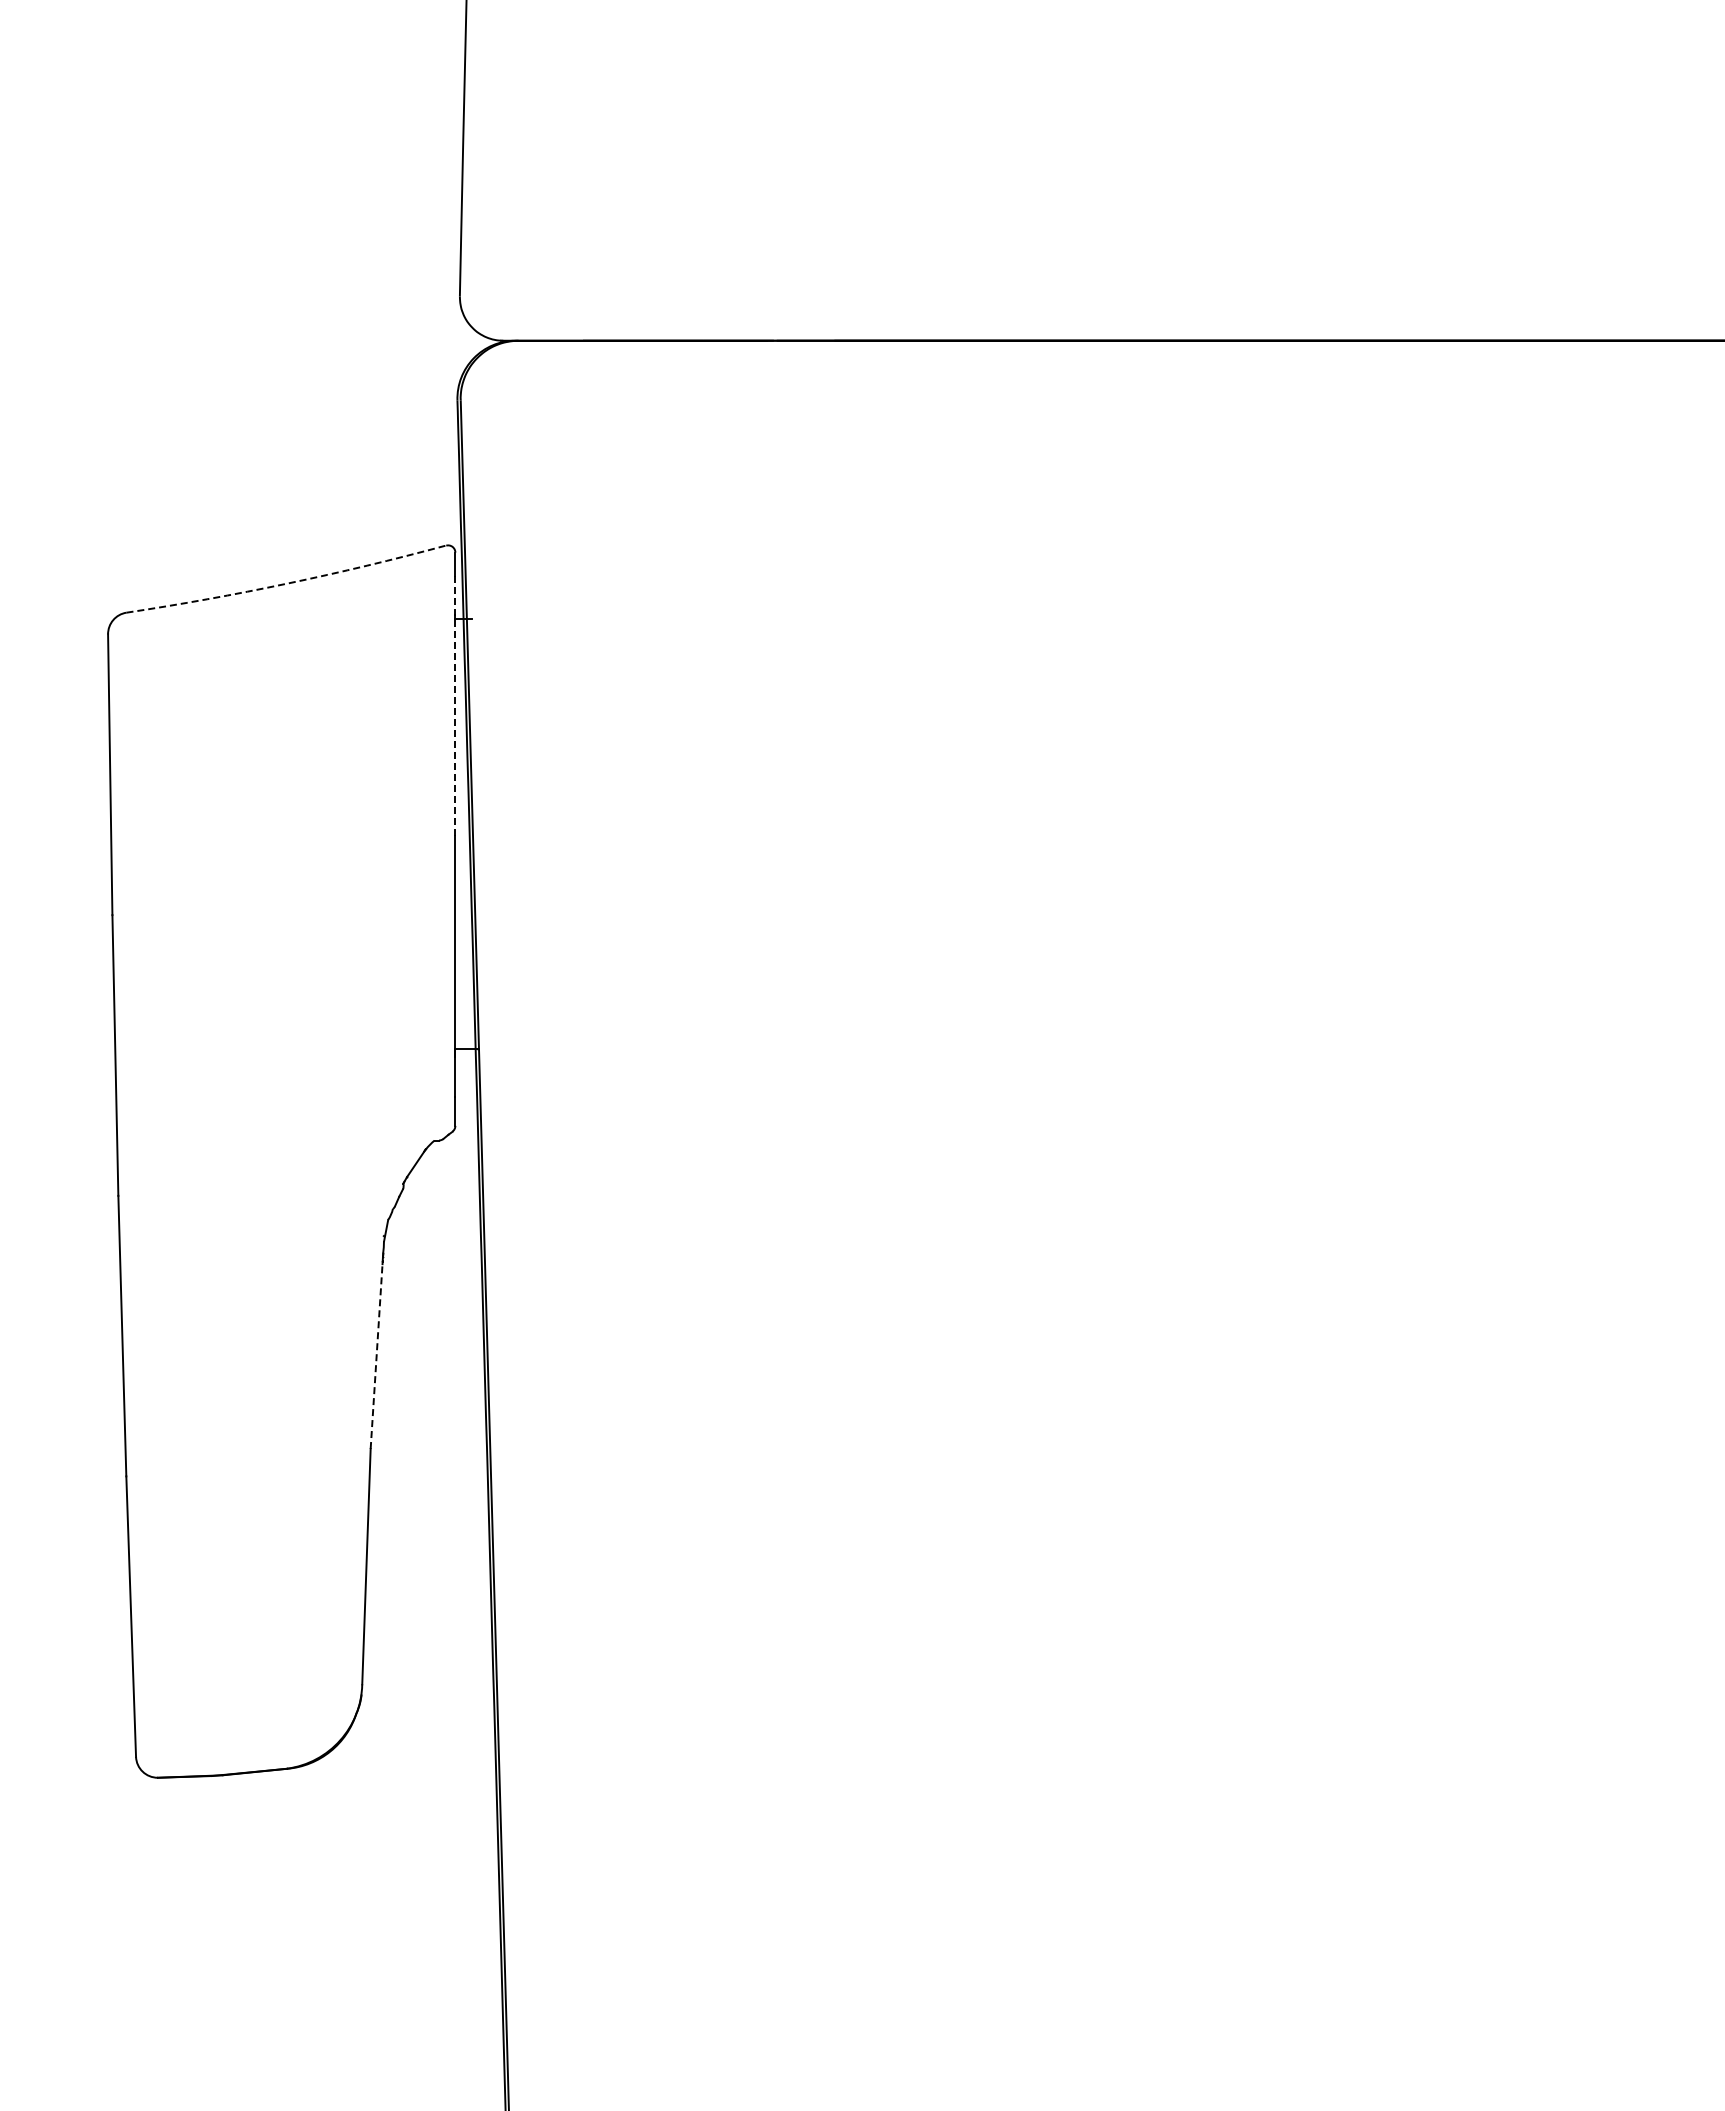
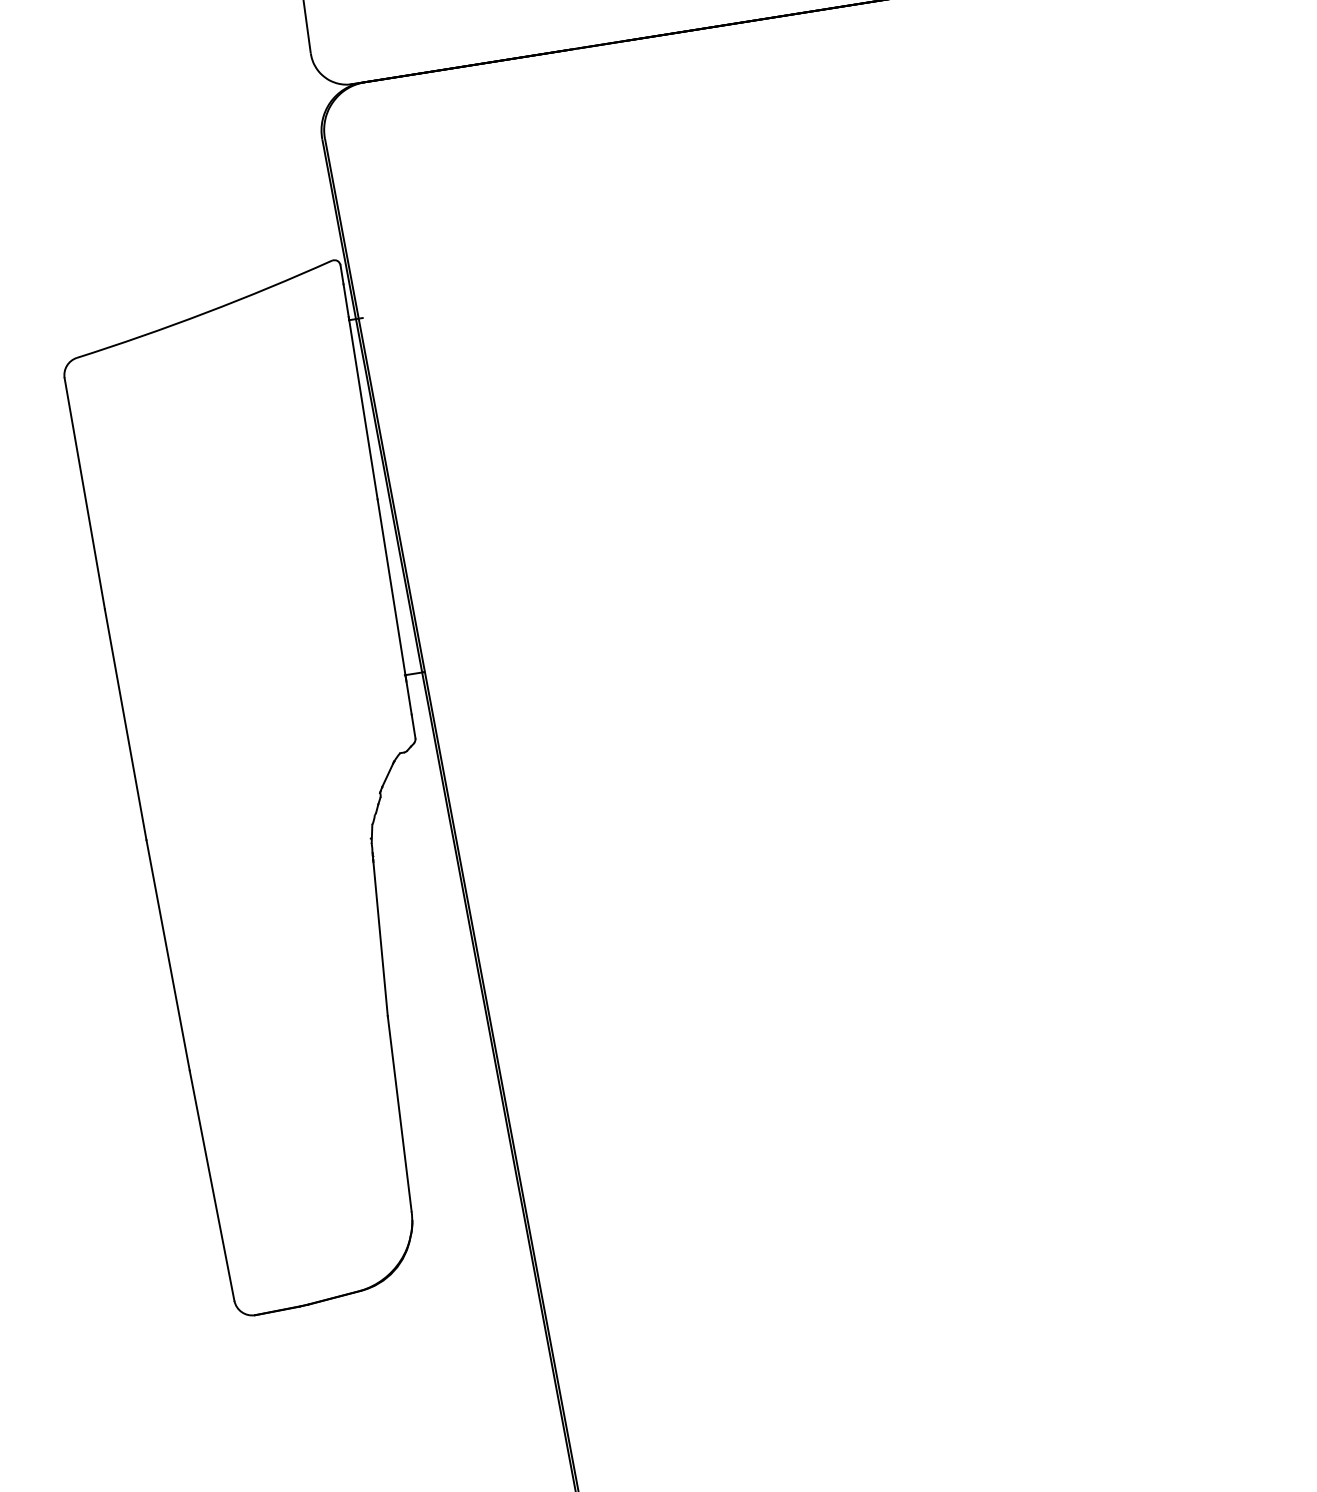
arc: (287, 583) -> (206, 312), dashed -> solid
line: (455, 706) -> (360, 392), dashed -> solid
line: (376, 1356) -> (380, 939), dashed -> solid

